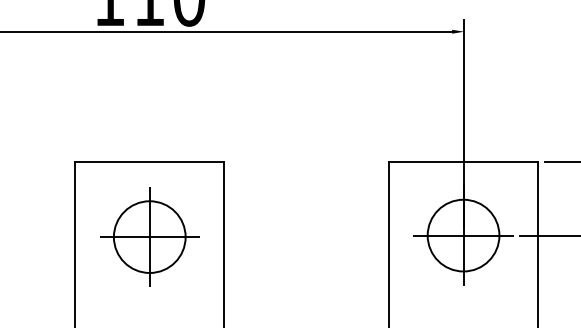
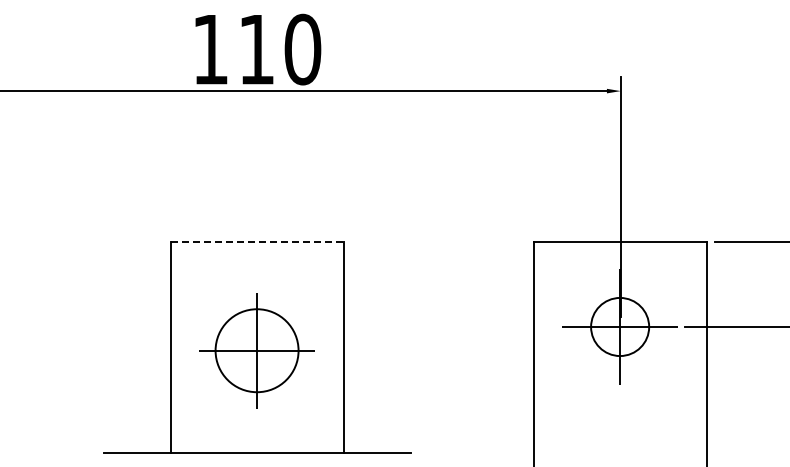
line: (150, 162) -> (257, 242), solid -> dashed
circle: (463, 235) -> (619, 326), size x0.7
part: (149, 236) -> (256, 350), moved

